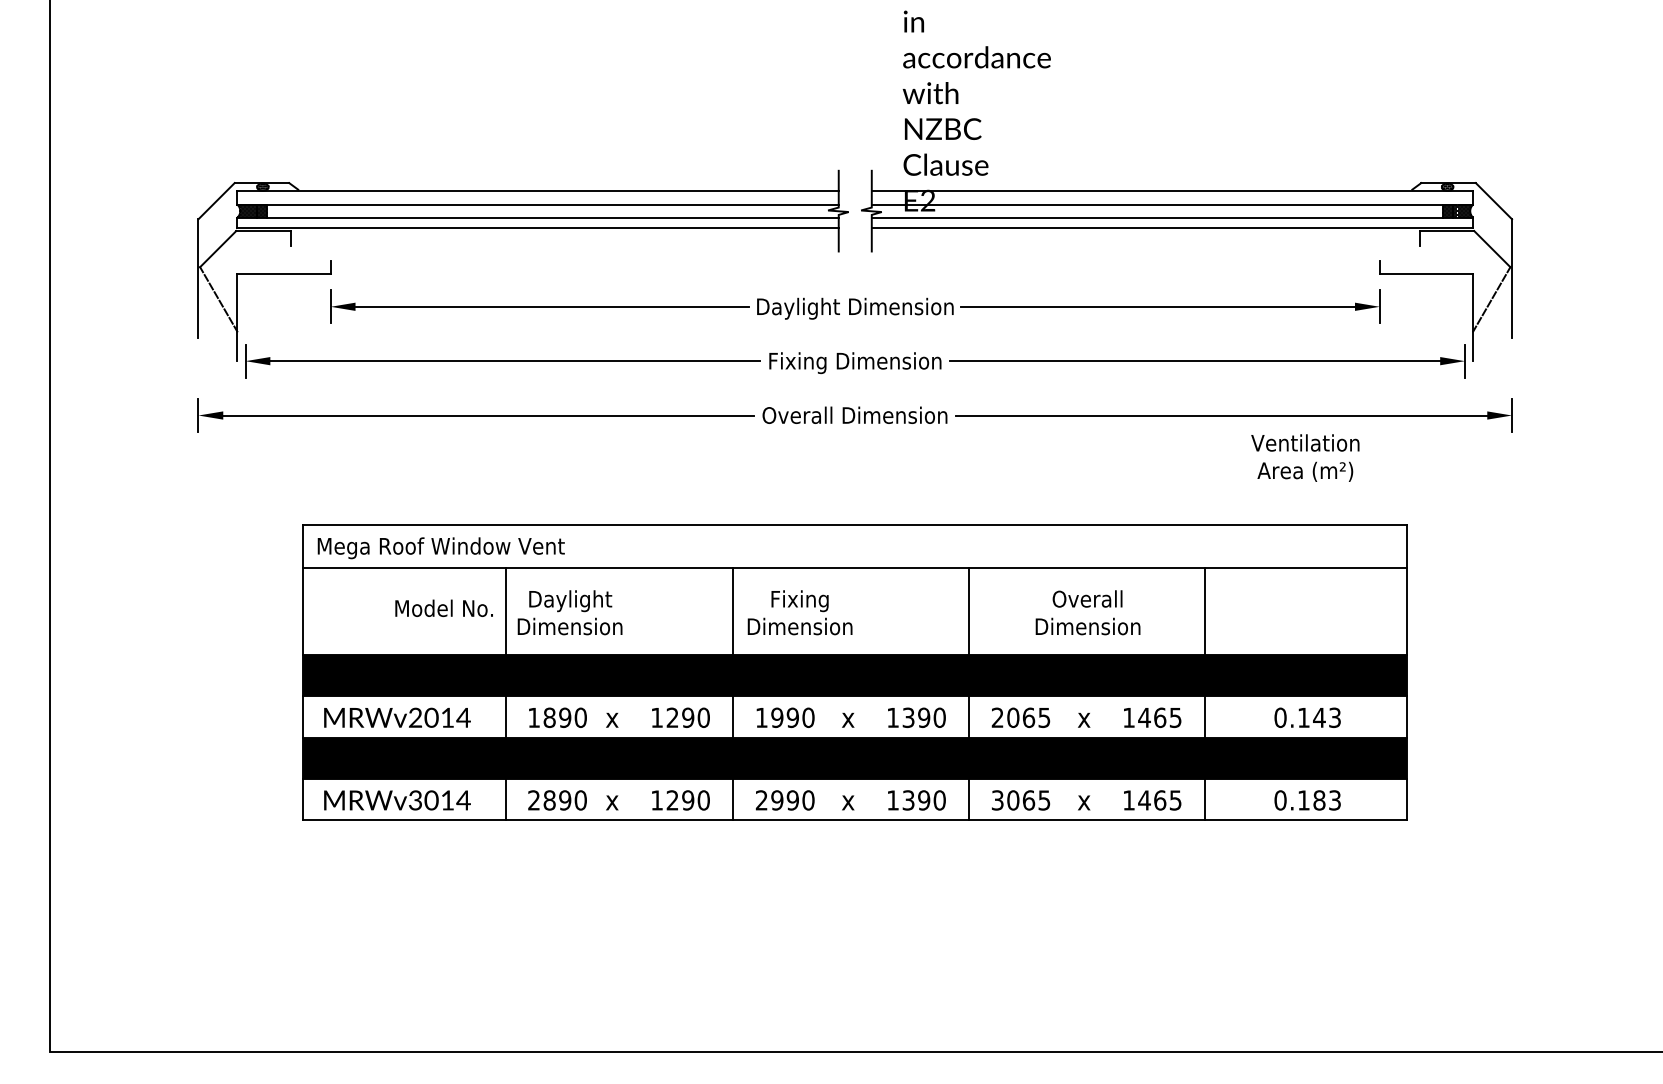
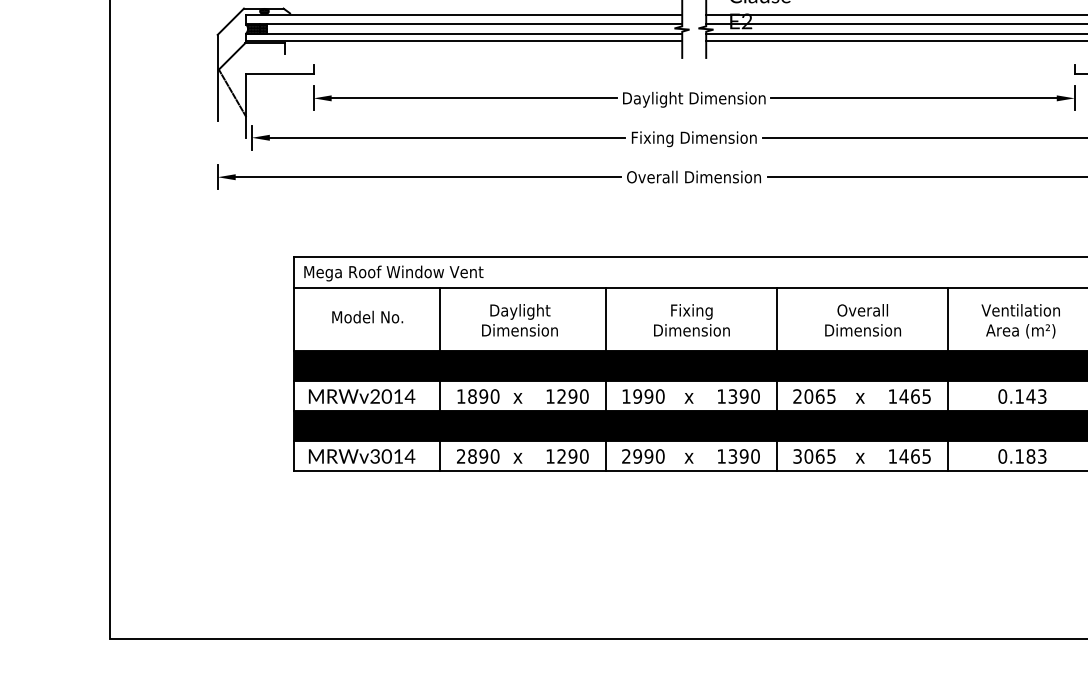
text: (1305, 457) -> (1020, 320), moved
text: (443, 607) -> (367, 316), moved
text: (569, 612) -> (519, 320), moved
text: (799, 612) -> (691, 320), moved

